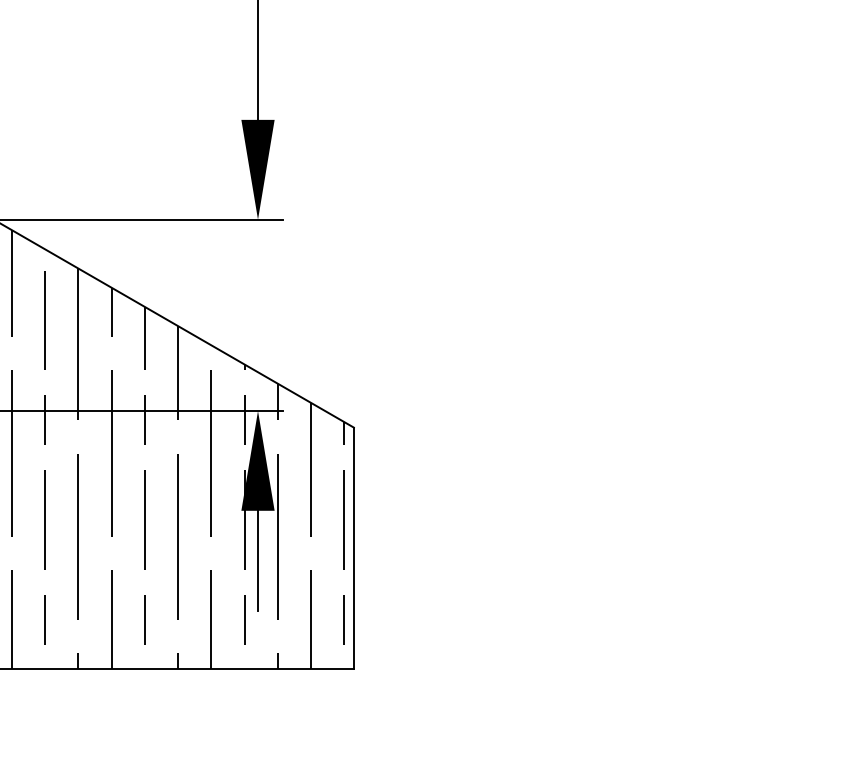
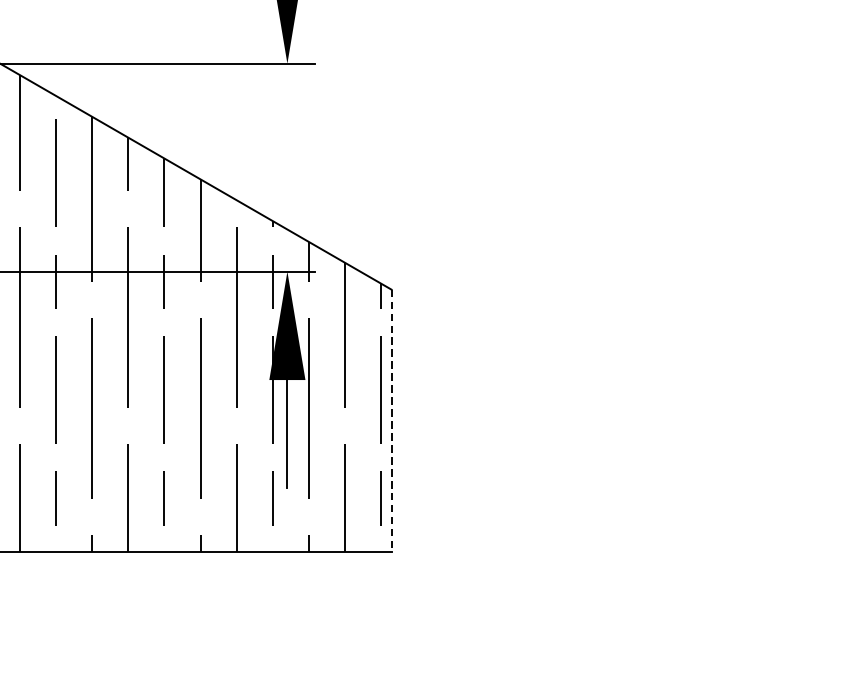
line: (353, 548) -> (391, 421), solid -> dashed

